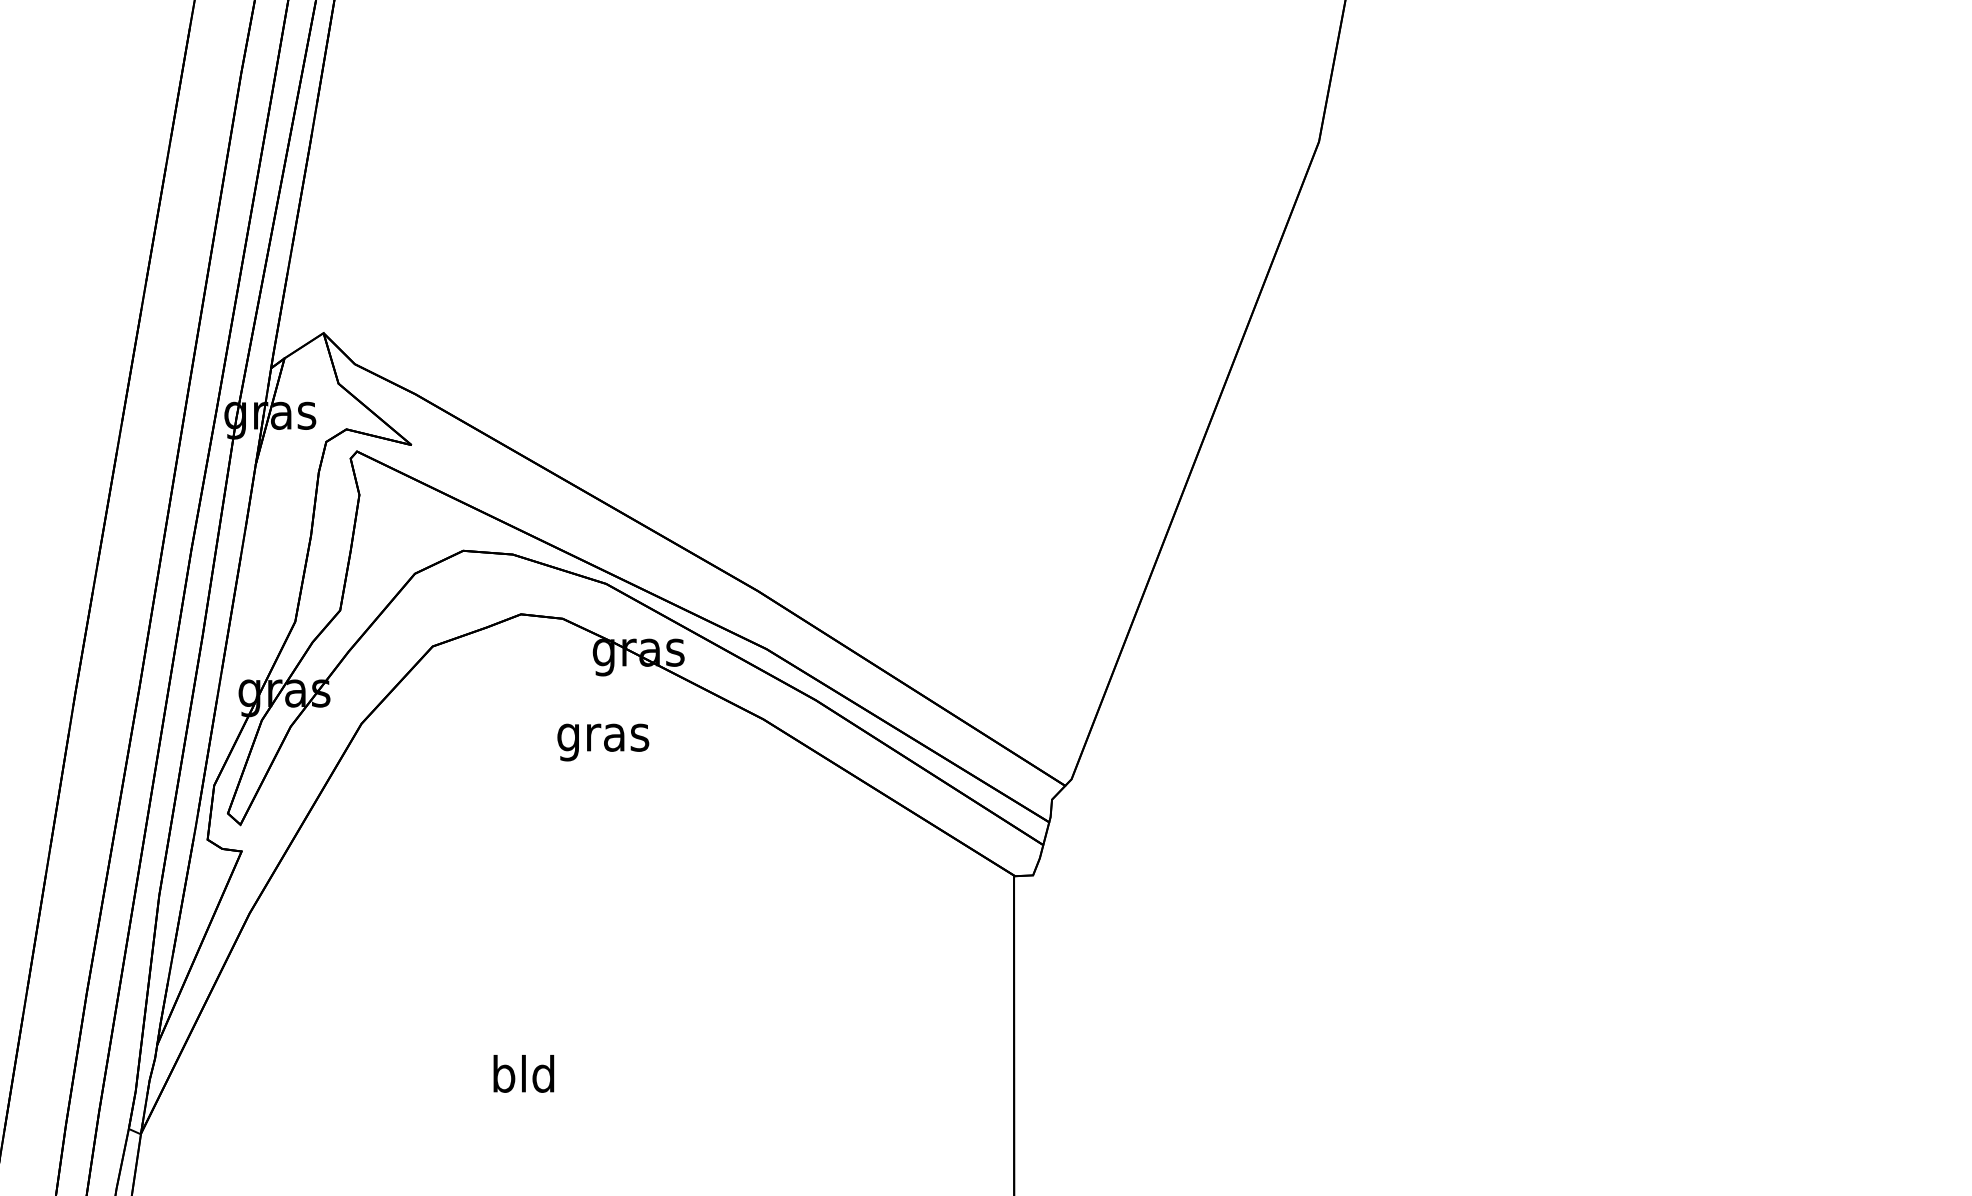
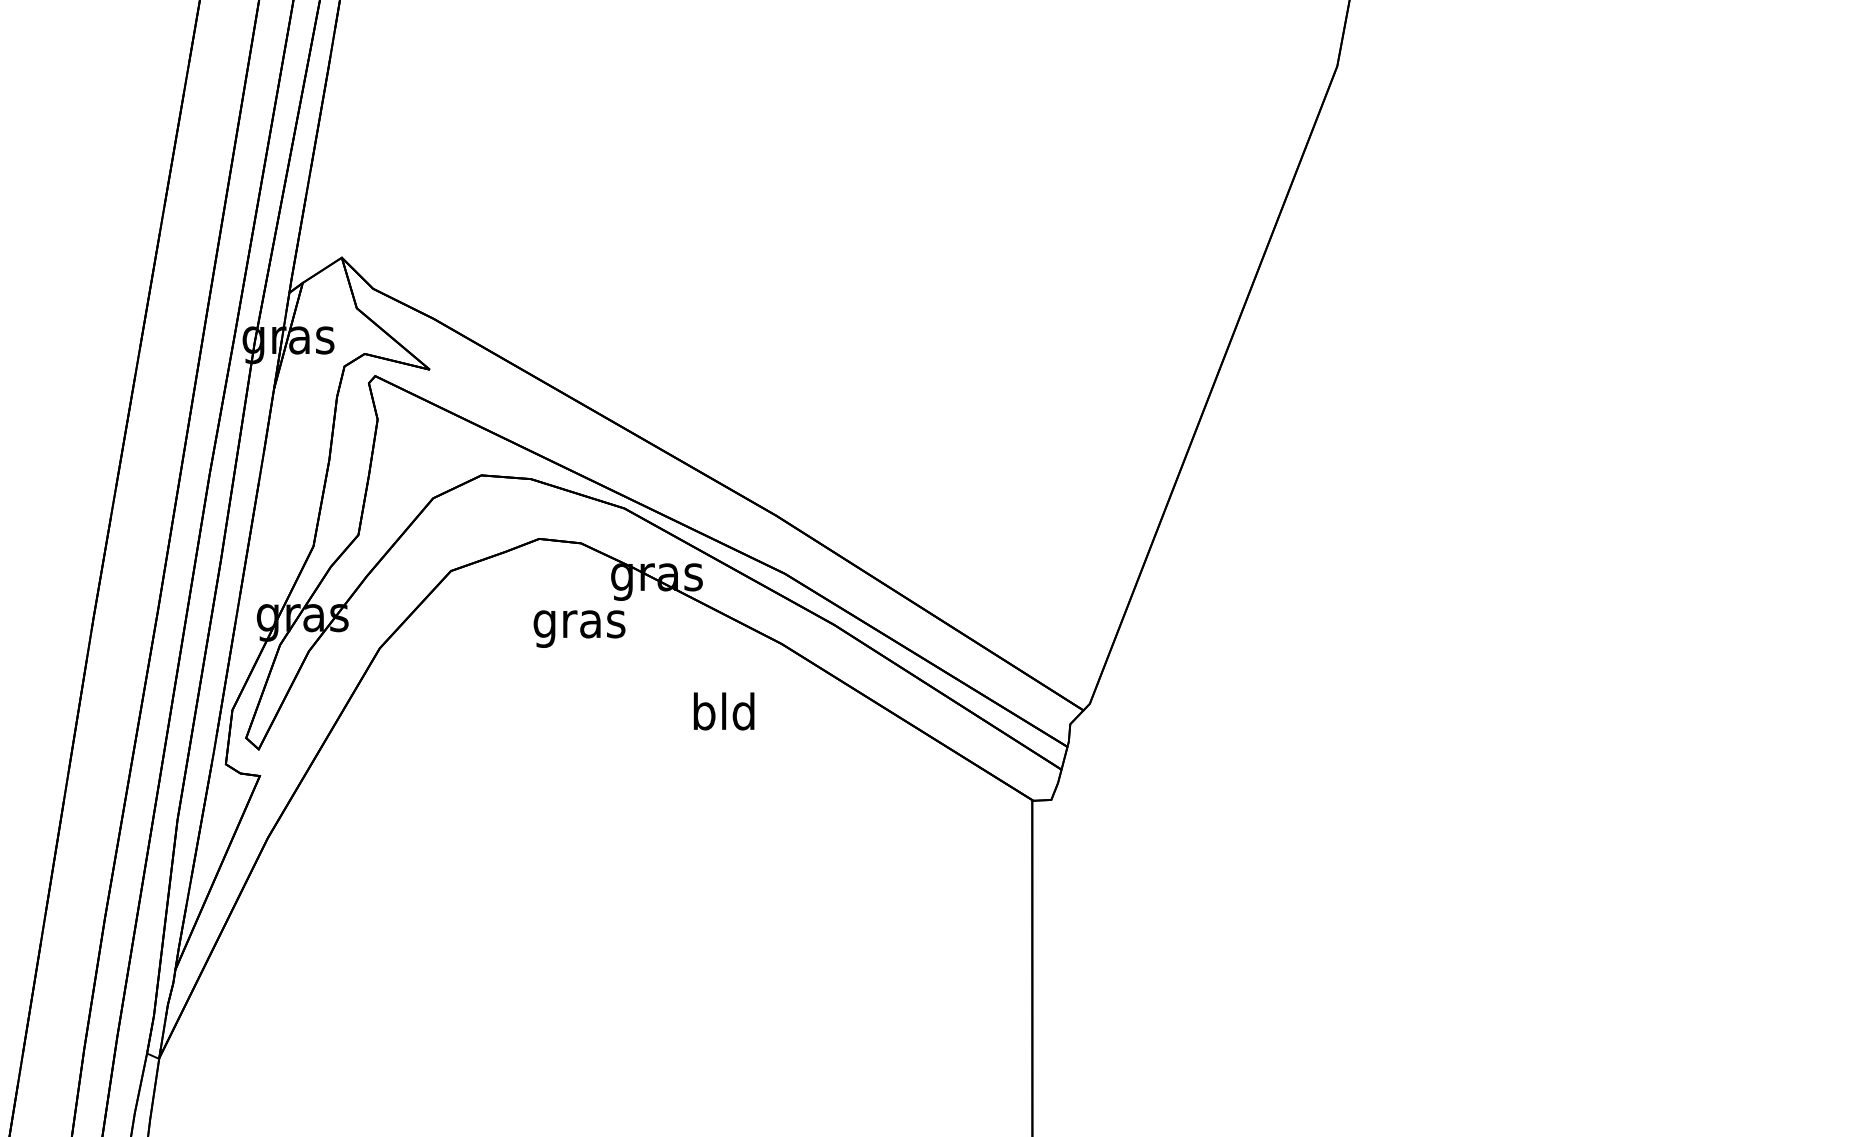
text: (603, 742) -> (579, 629), moved
text: (523, 1073) -> (723, 711), moved

